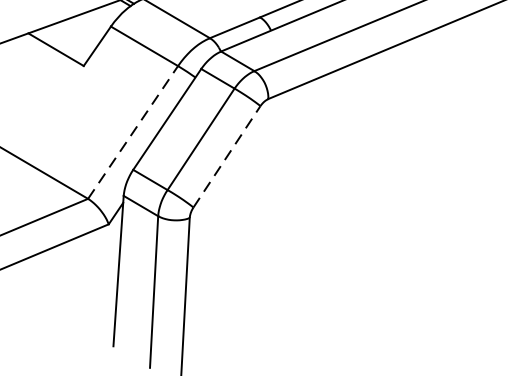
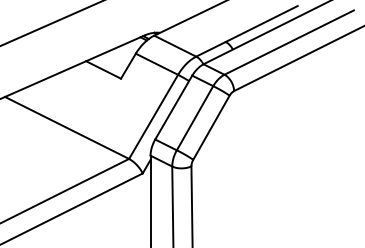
line: (132, 131) -> (153, 116), dashed -> solid
line: (227, 156) -> (211, 127), dashed -> solid

